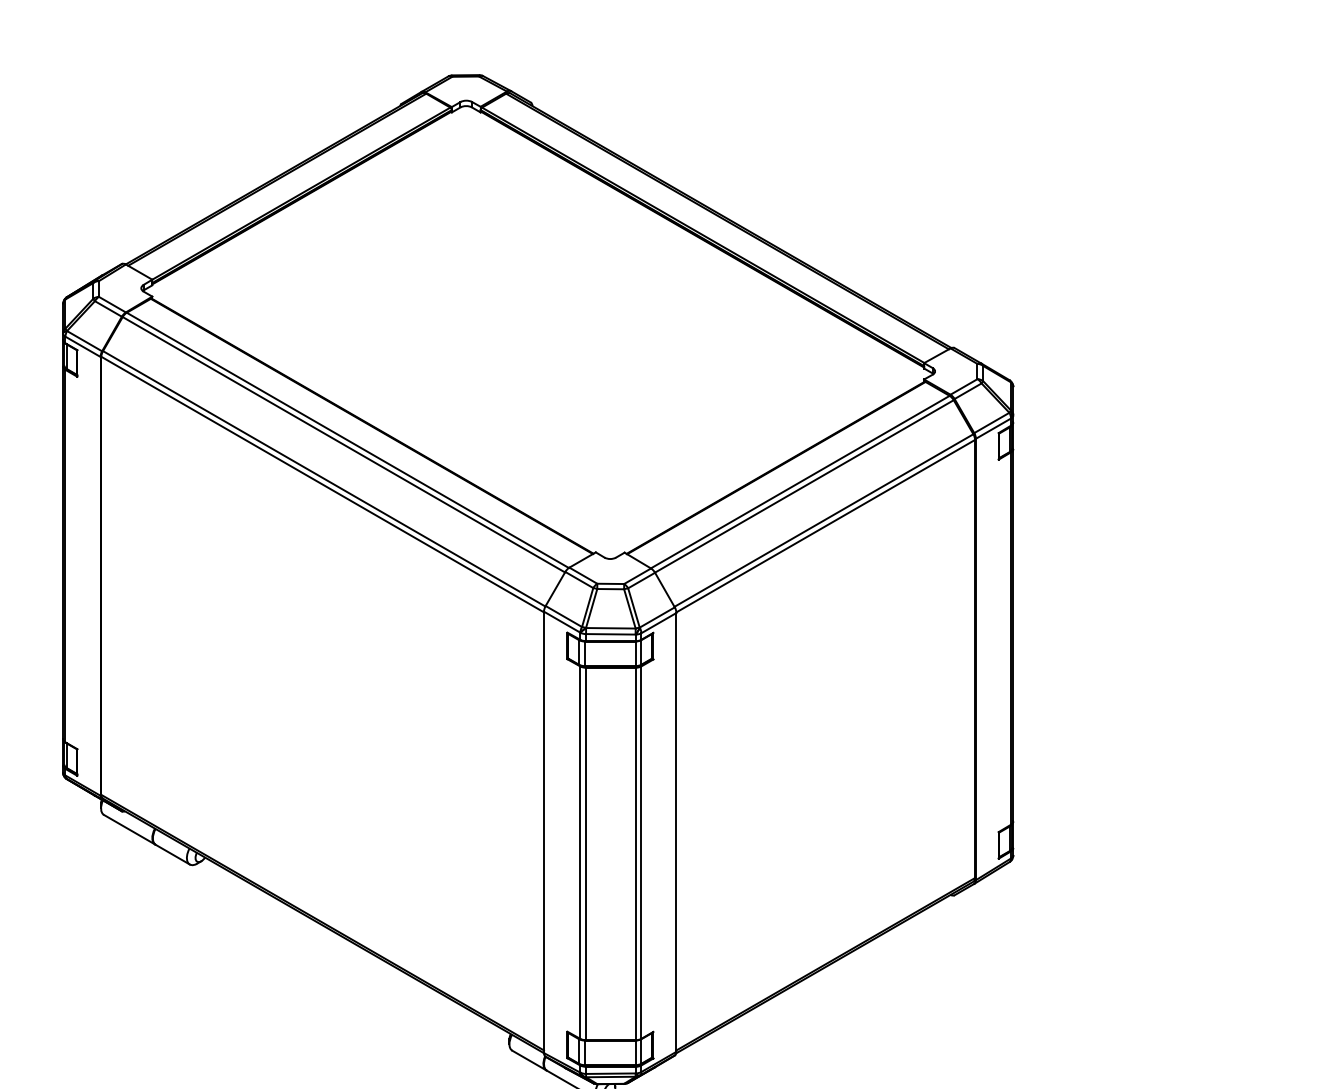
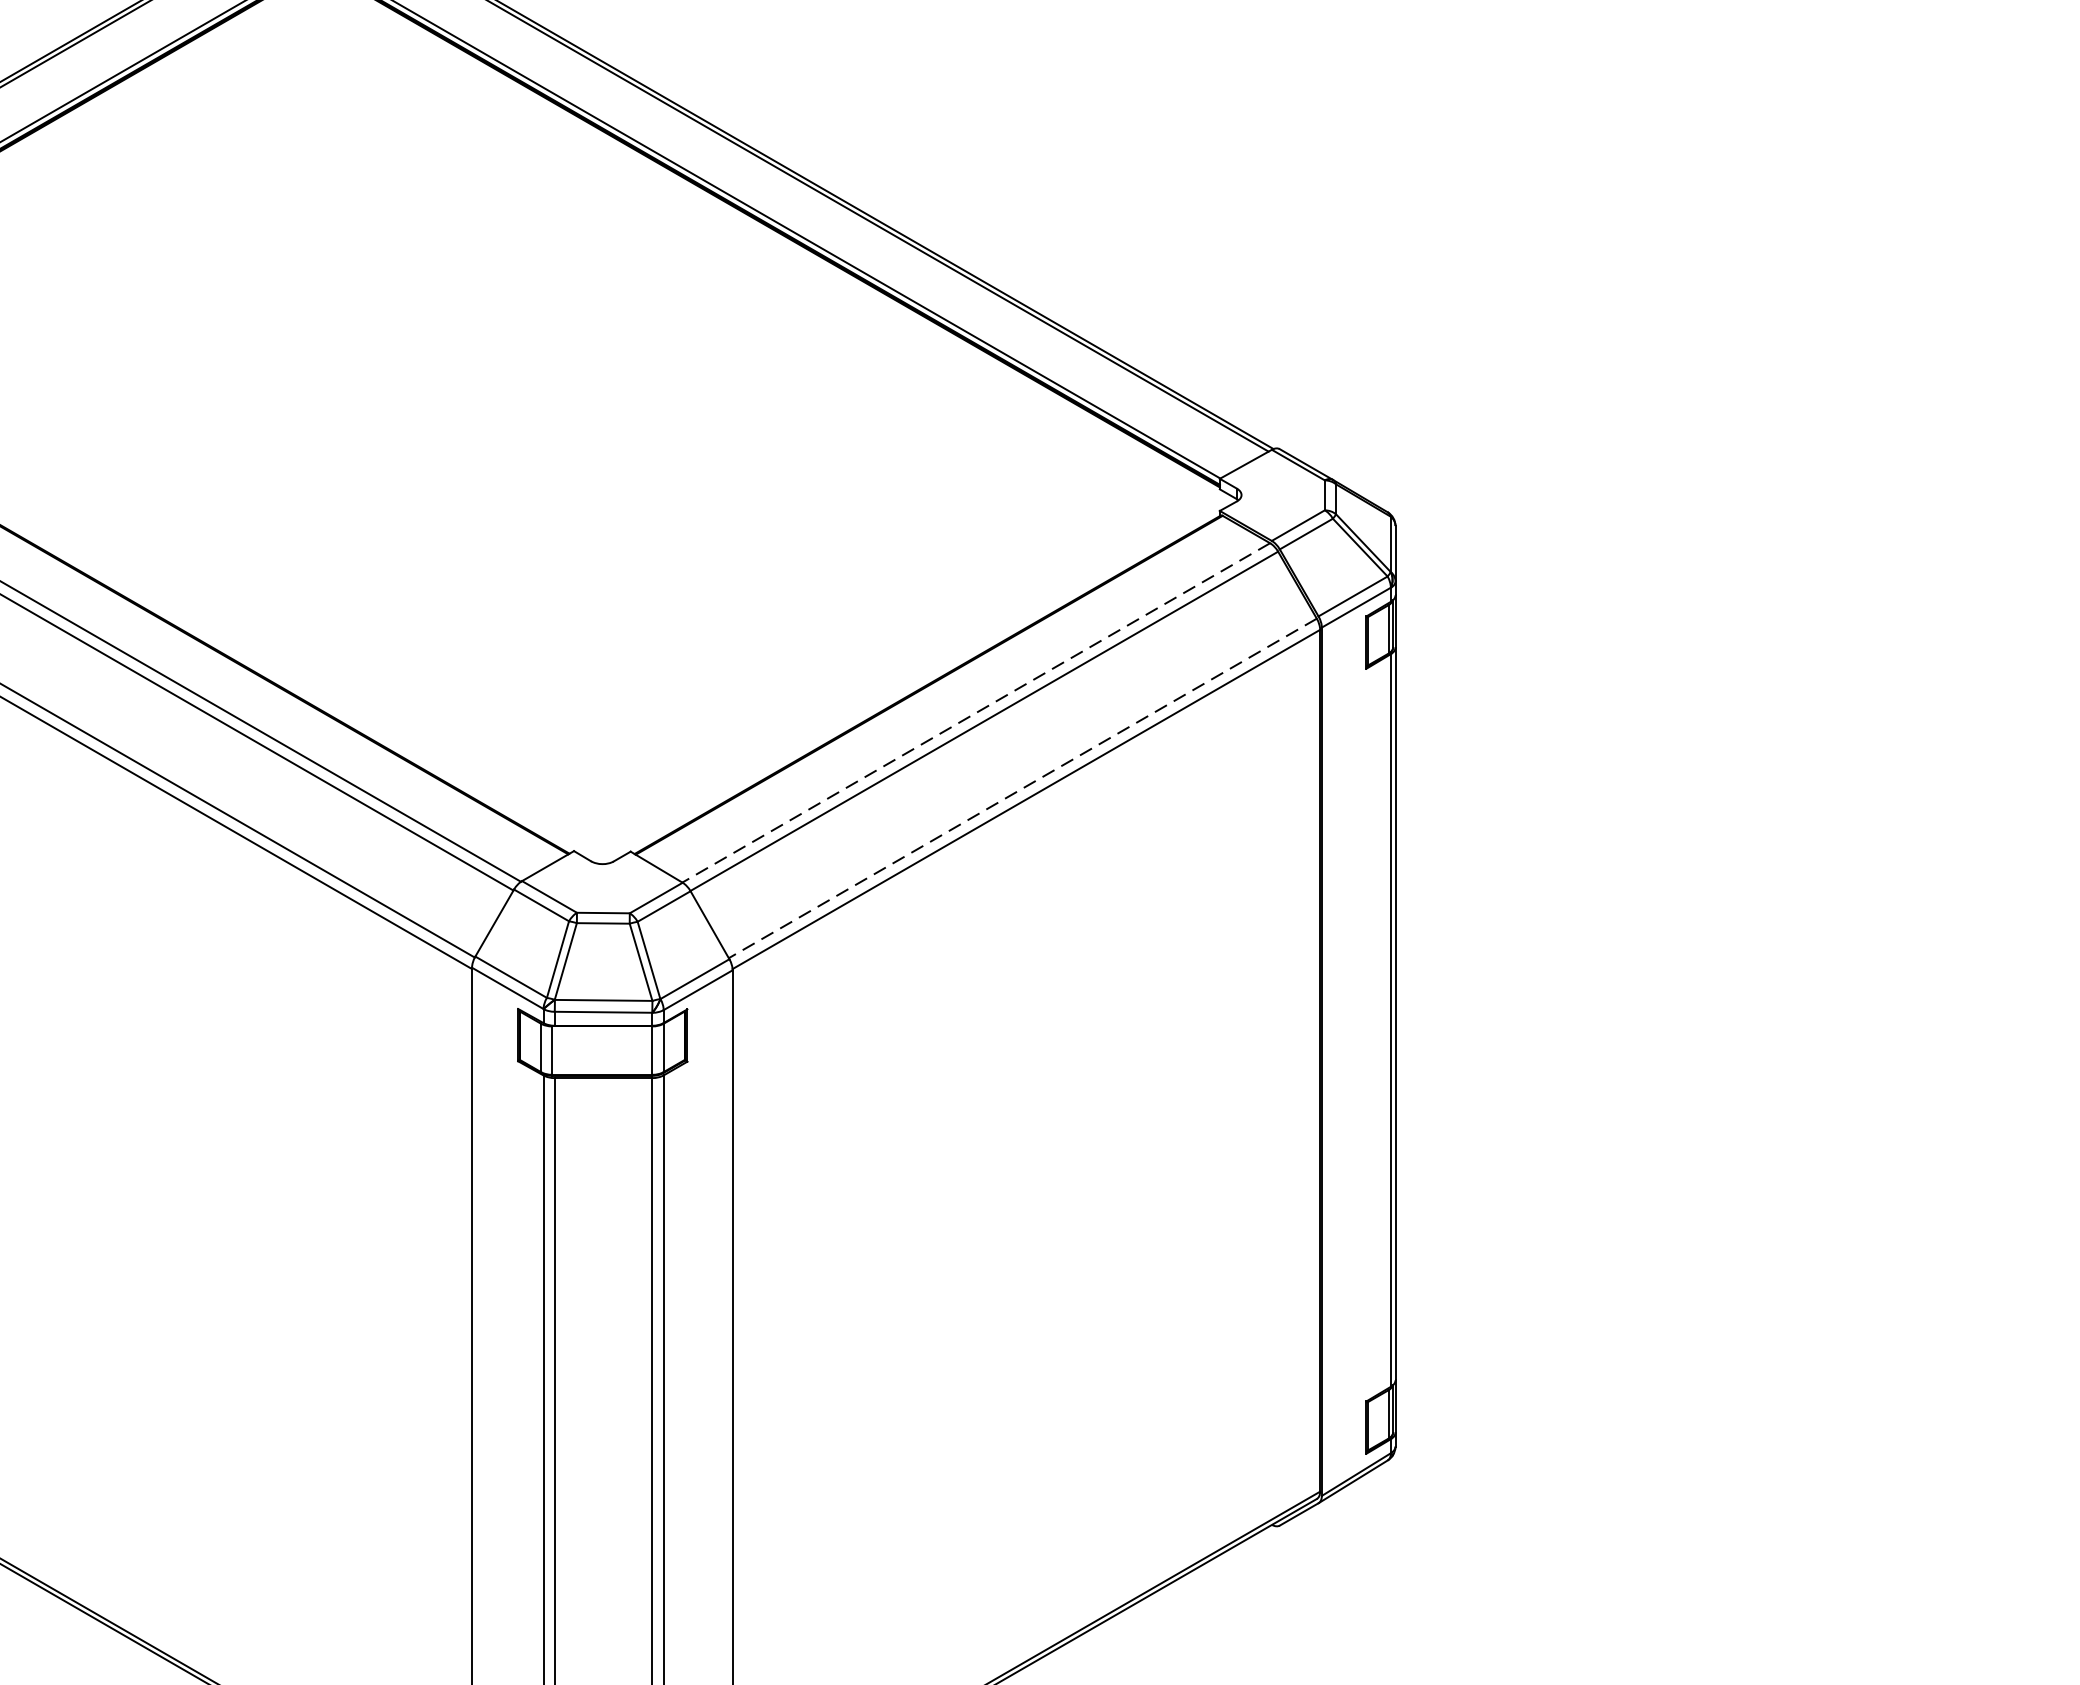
line: (799, 482) -> (974, 713), solid -> dashed
line: (823, 520) -> (1021, 788), solid -> dashed

